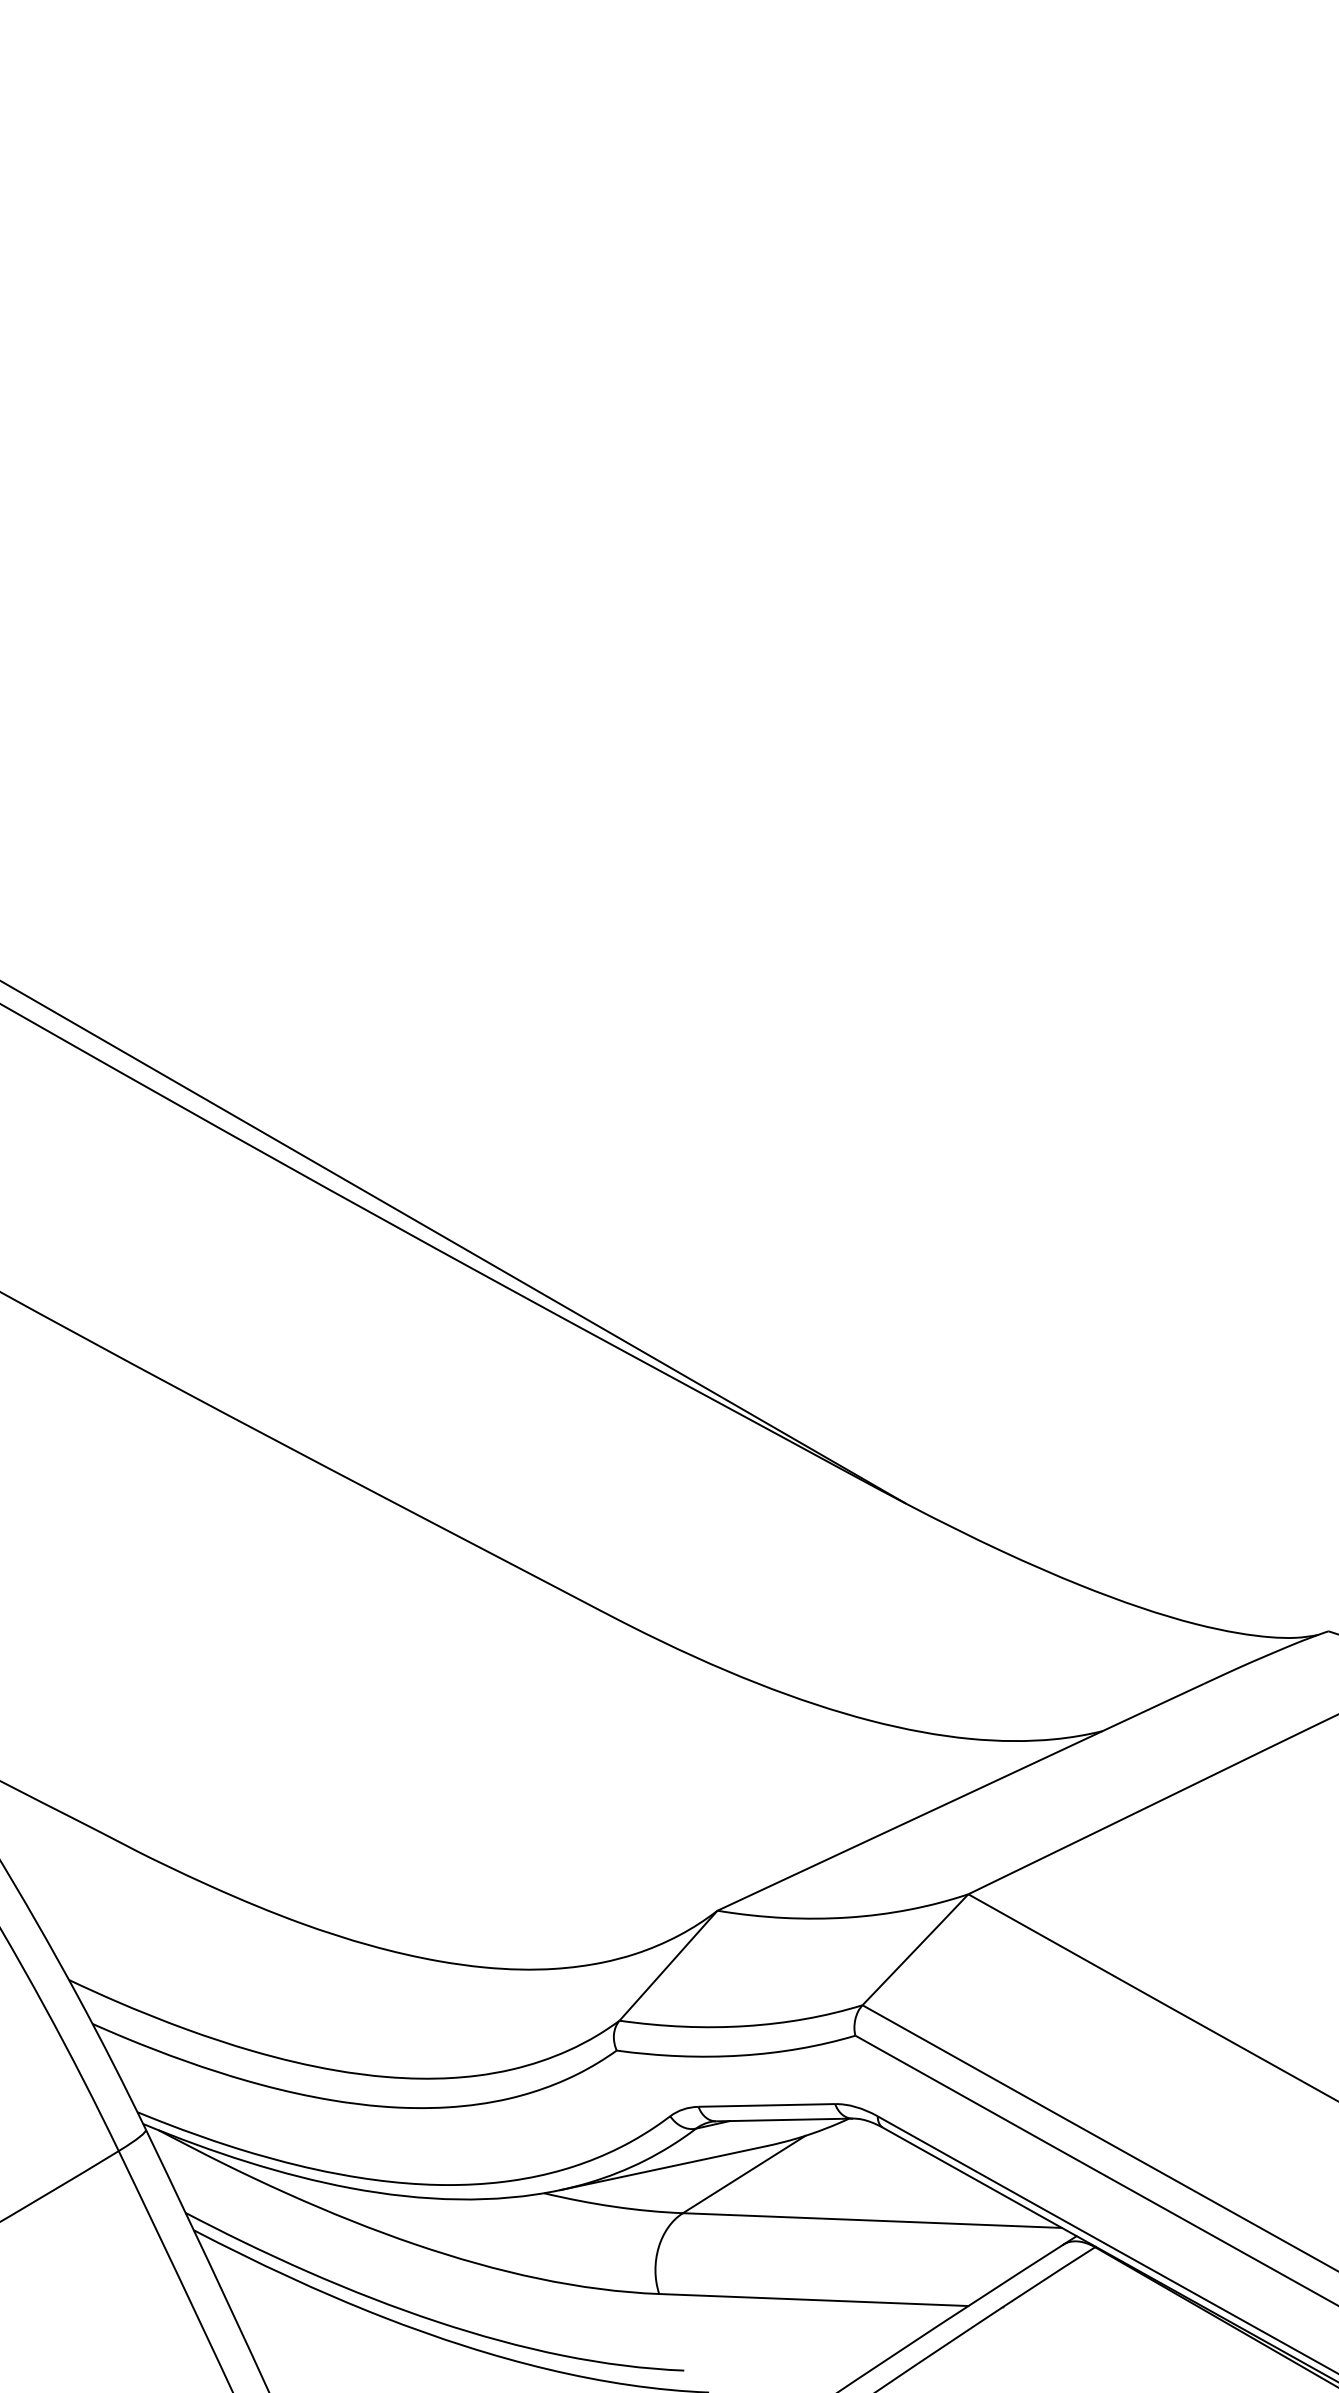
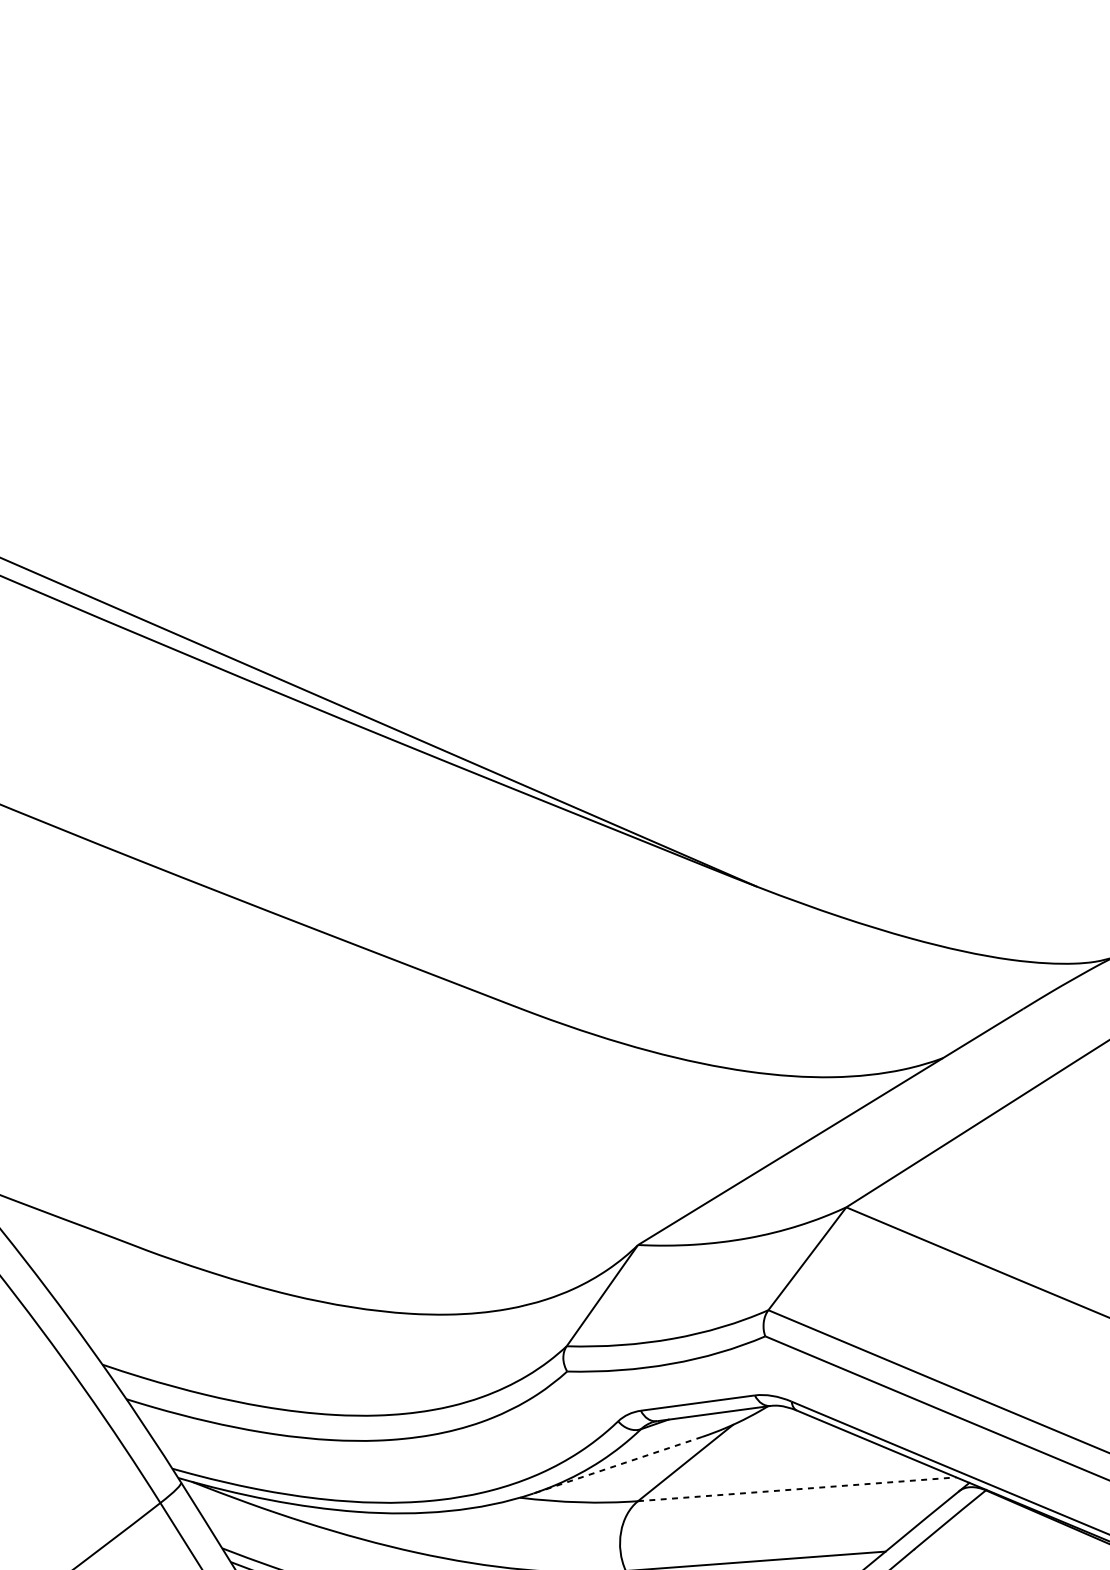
line: (663, 2168) -> (617, 1465), solid -> dashed
line: (872, 2220) -> (797, 1489), solid -> dashed

